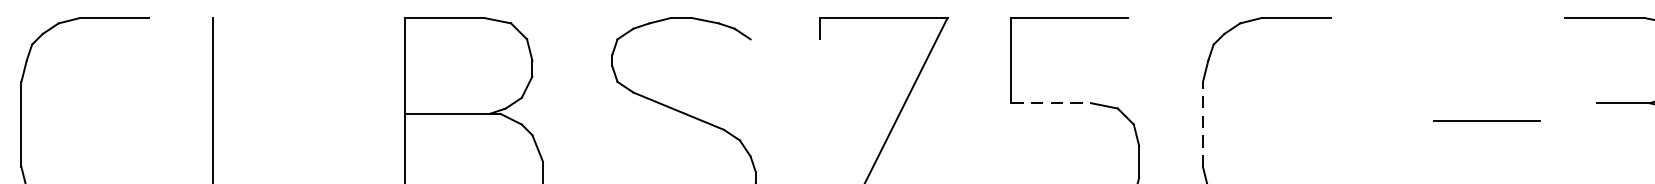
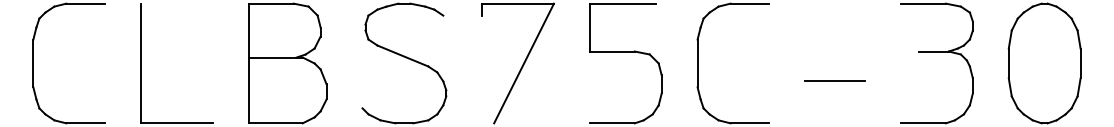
line: (1051, 103) -> (612, 51), dashed -> solid
line: (1485, 119) -> (834, 80), moved
line: (1202, 124) -> (697, 63), dashed -> solid

